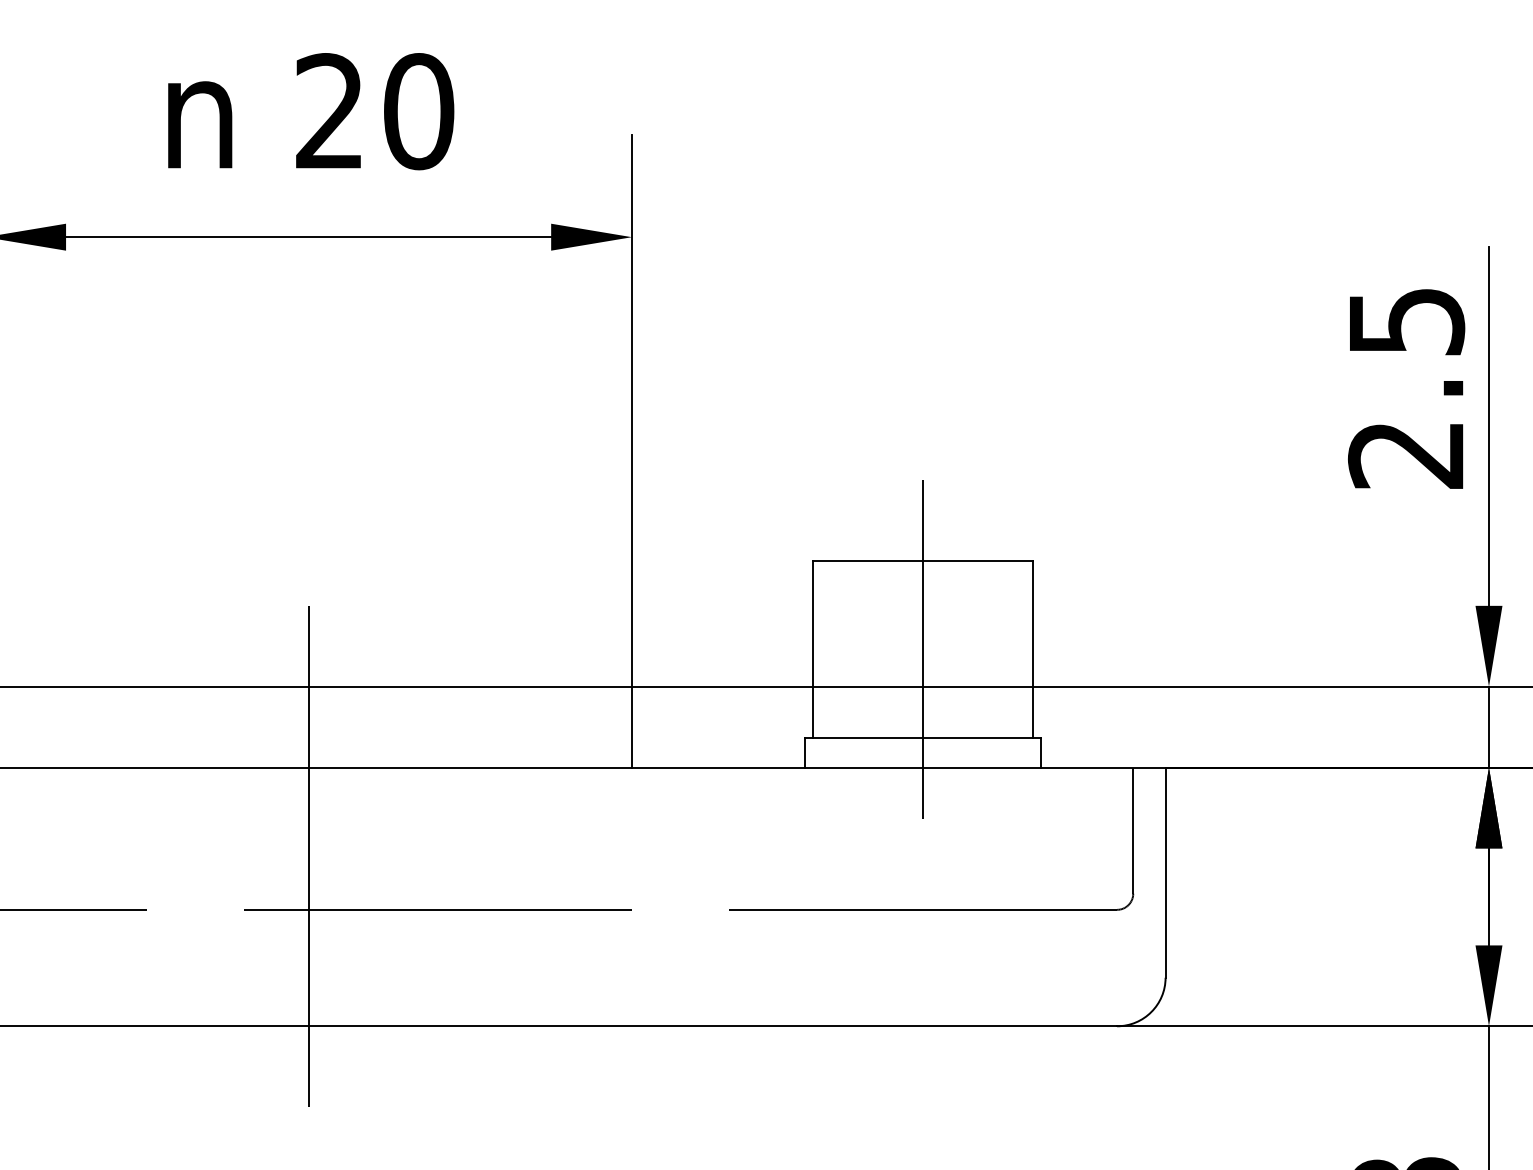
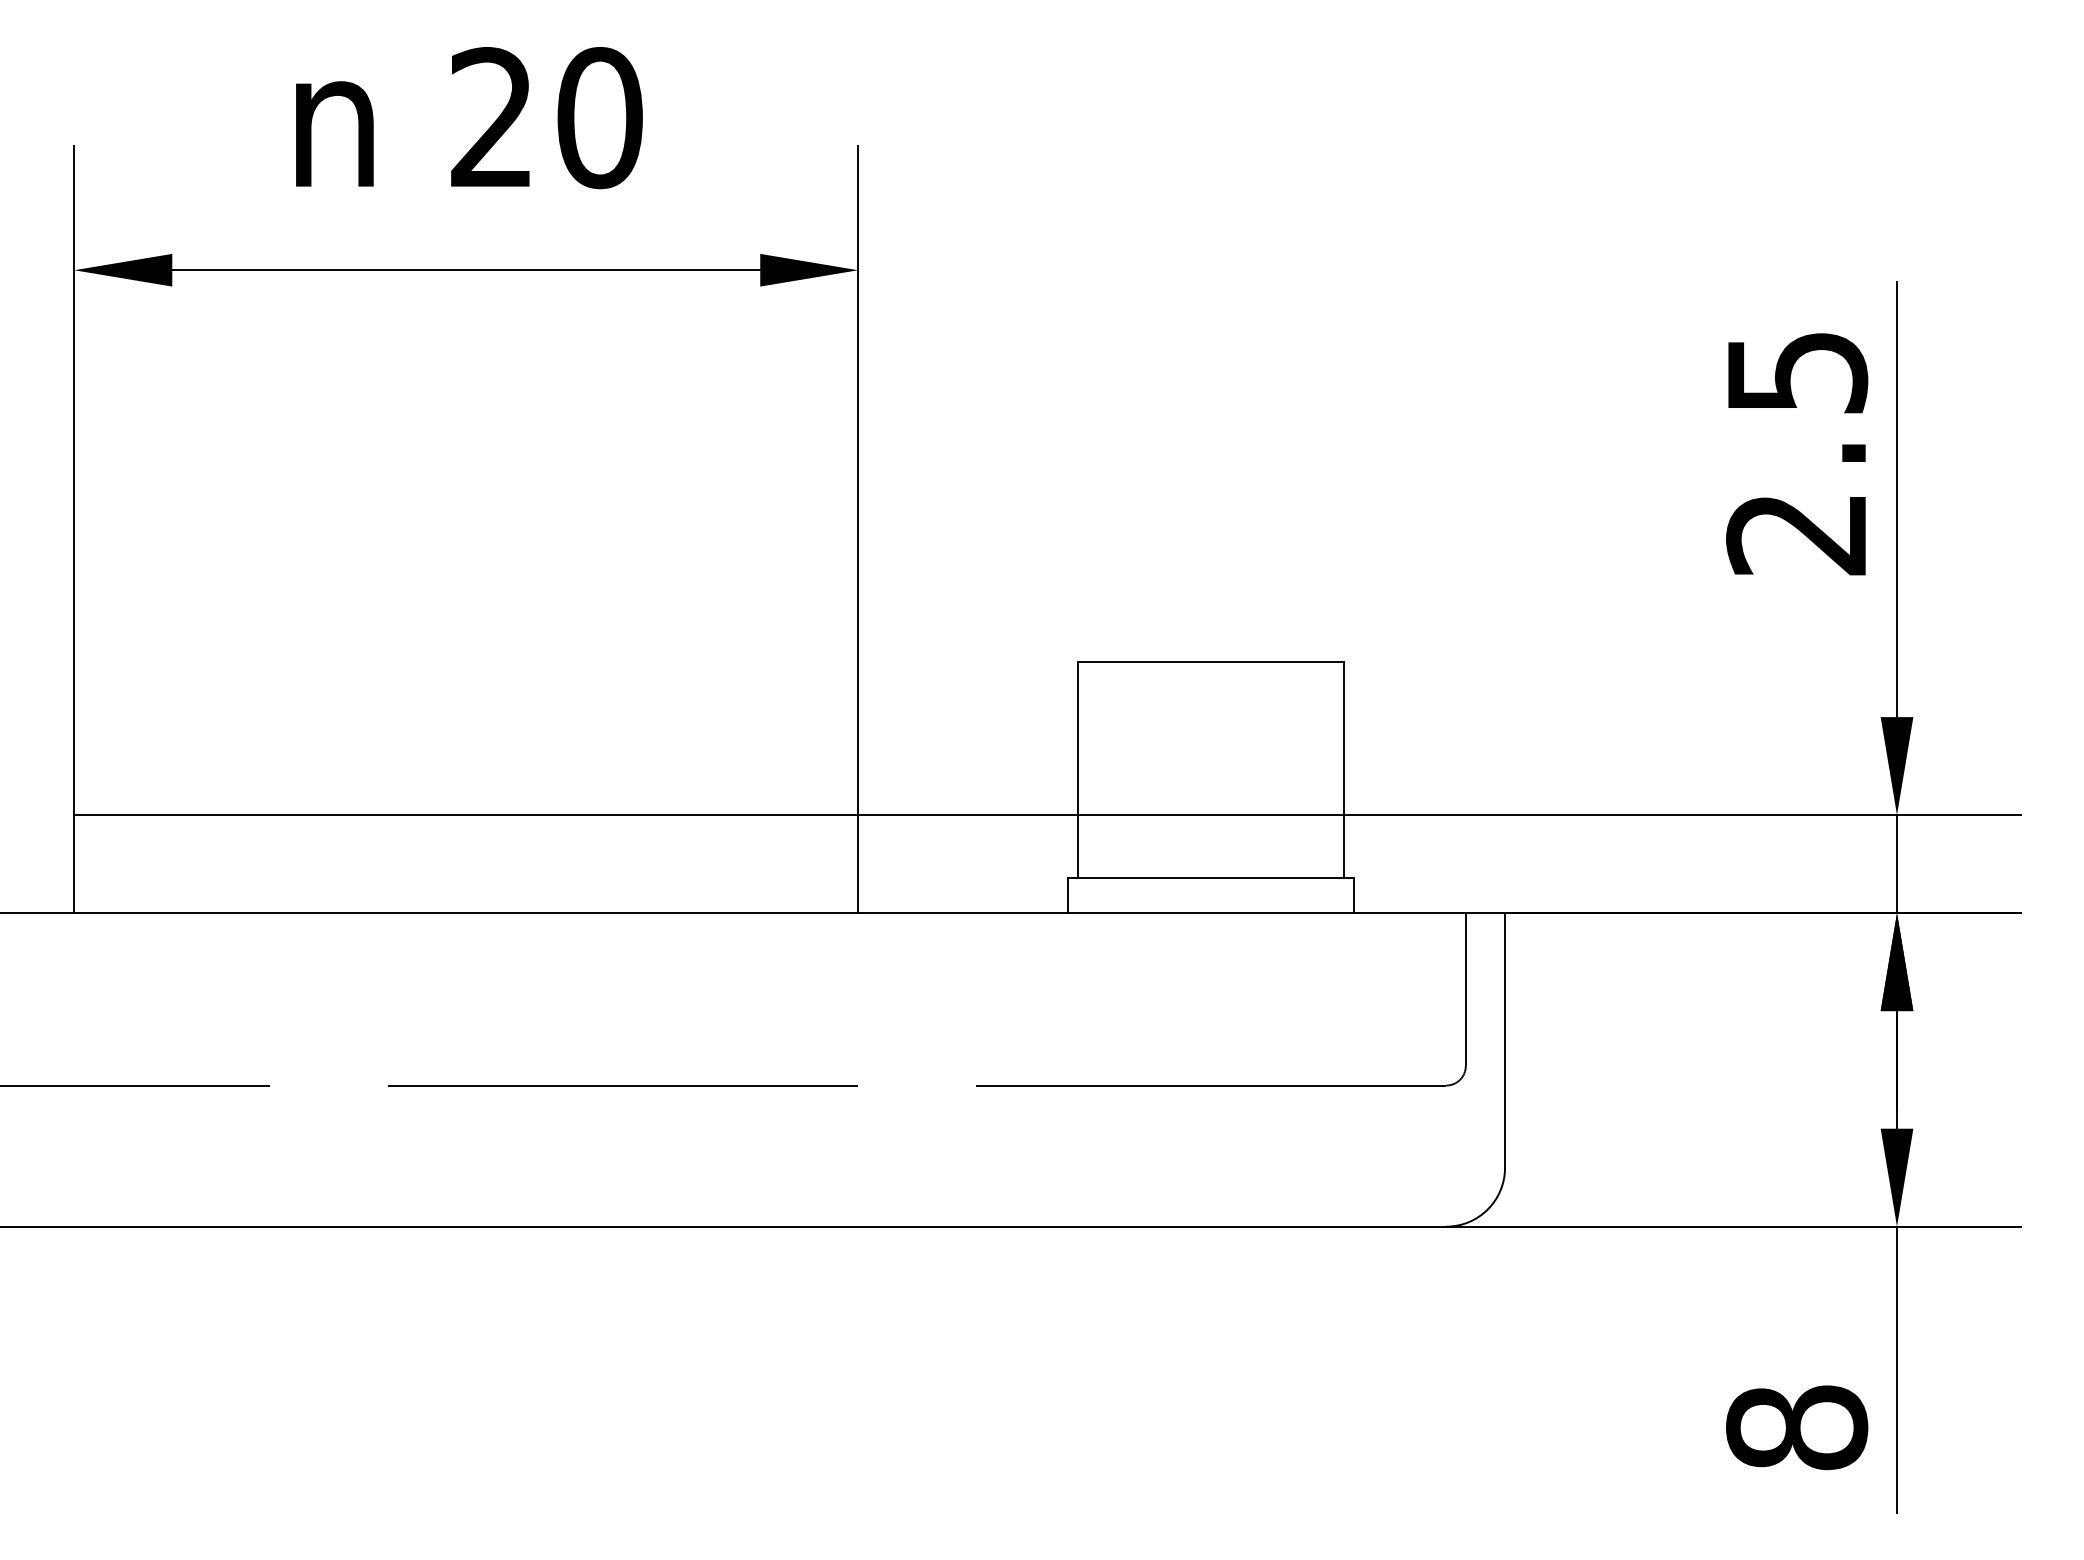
line: (923, 649) -> (1211, 769), removed
line: (308, 856) -> (466, 1020), removed

